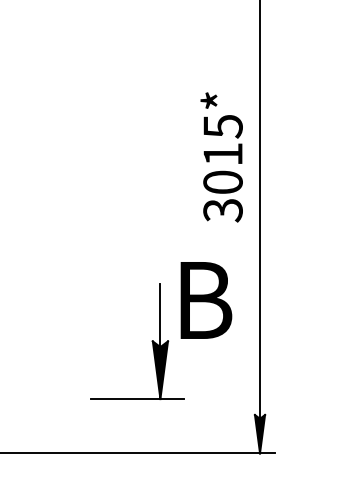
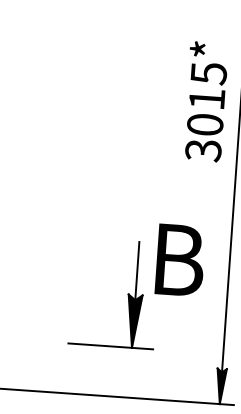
text: (221, 157) -> (205, 101), moved

